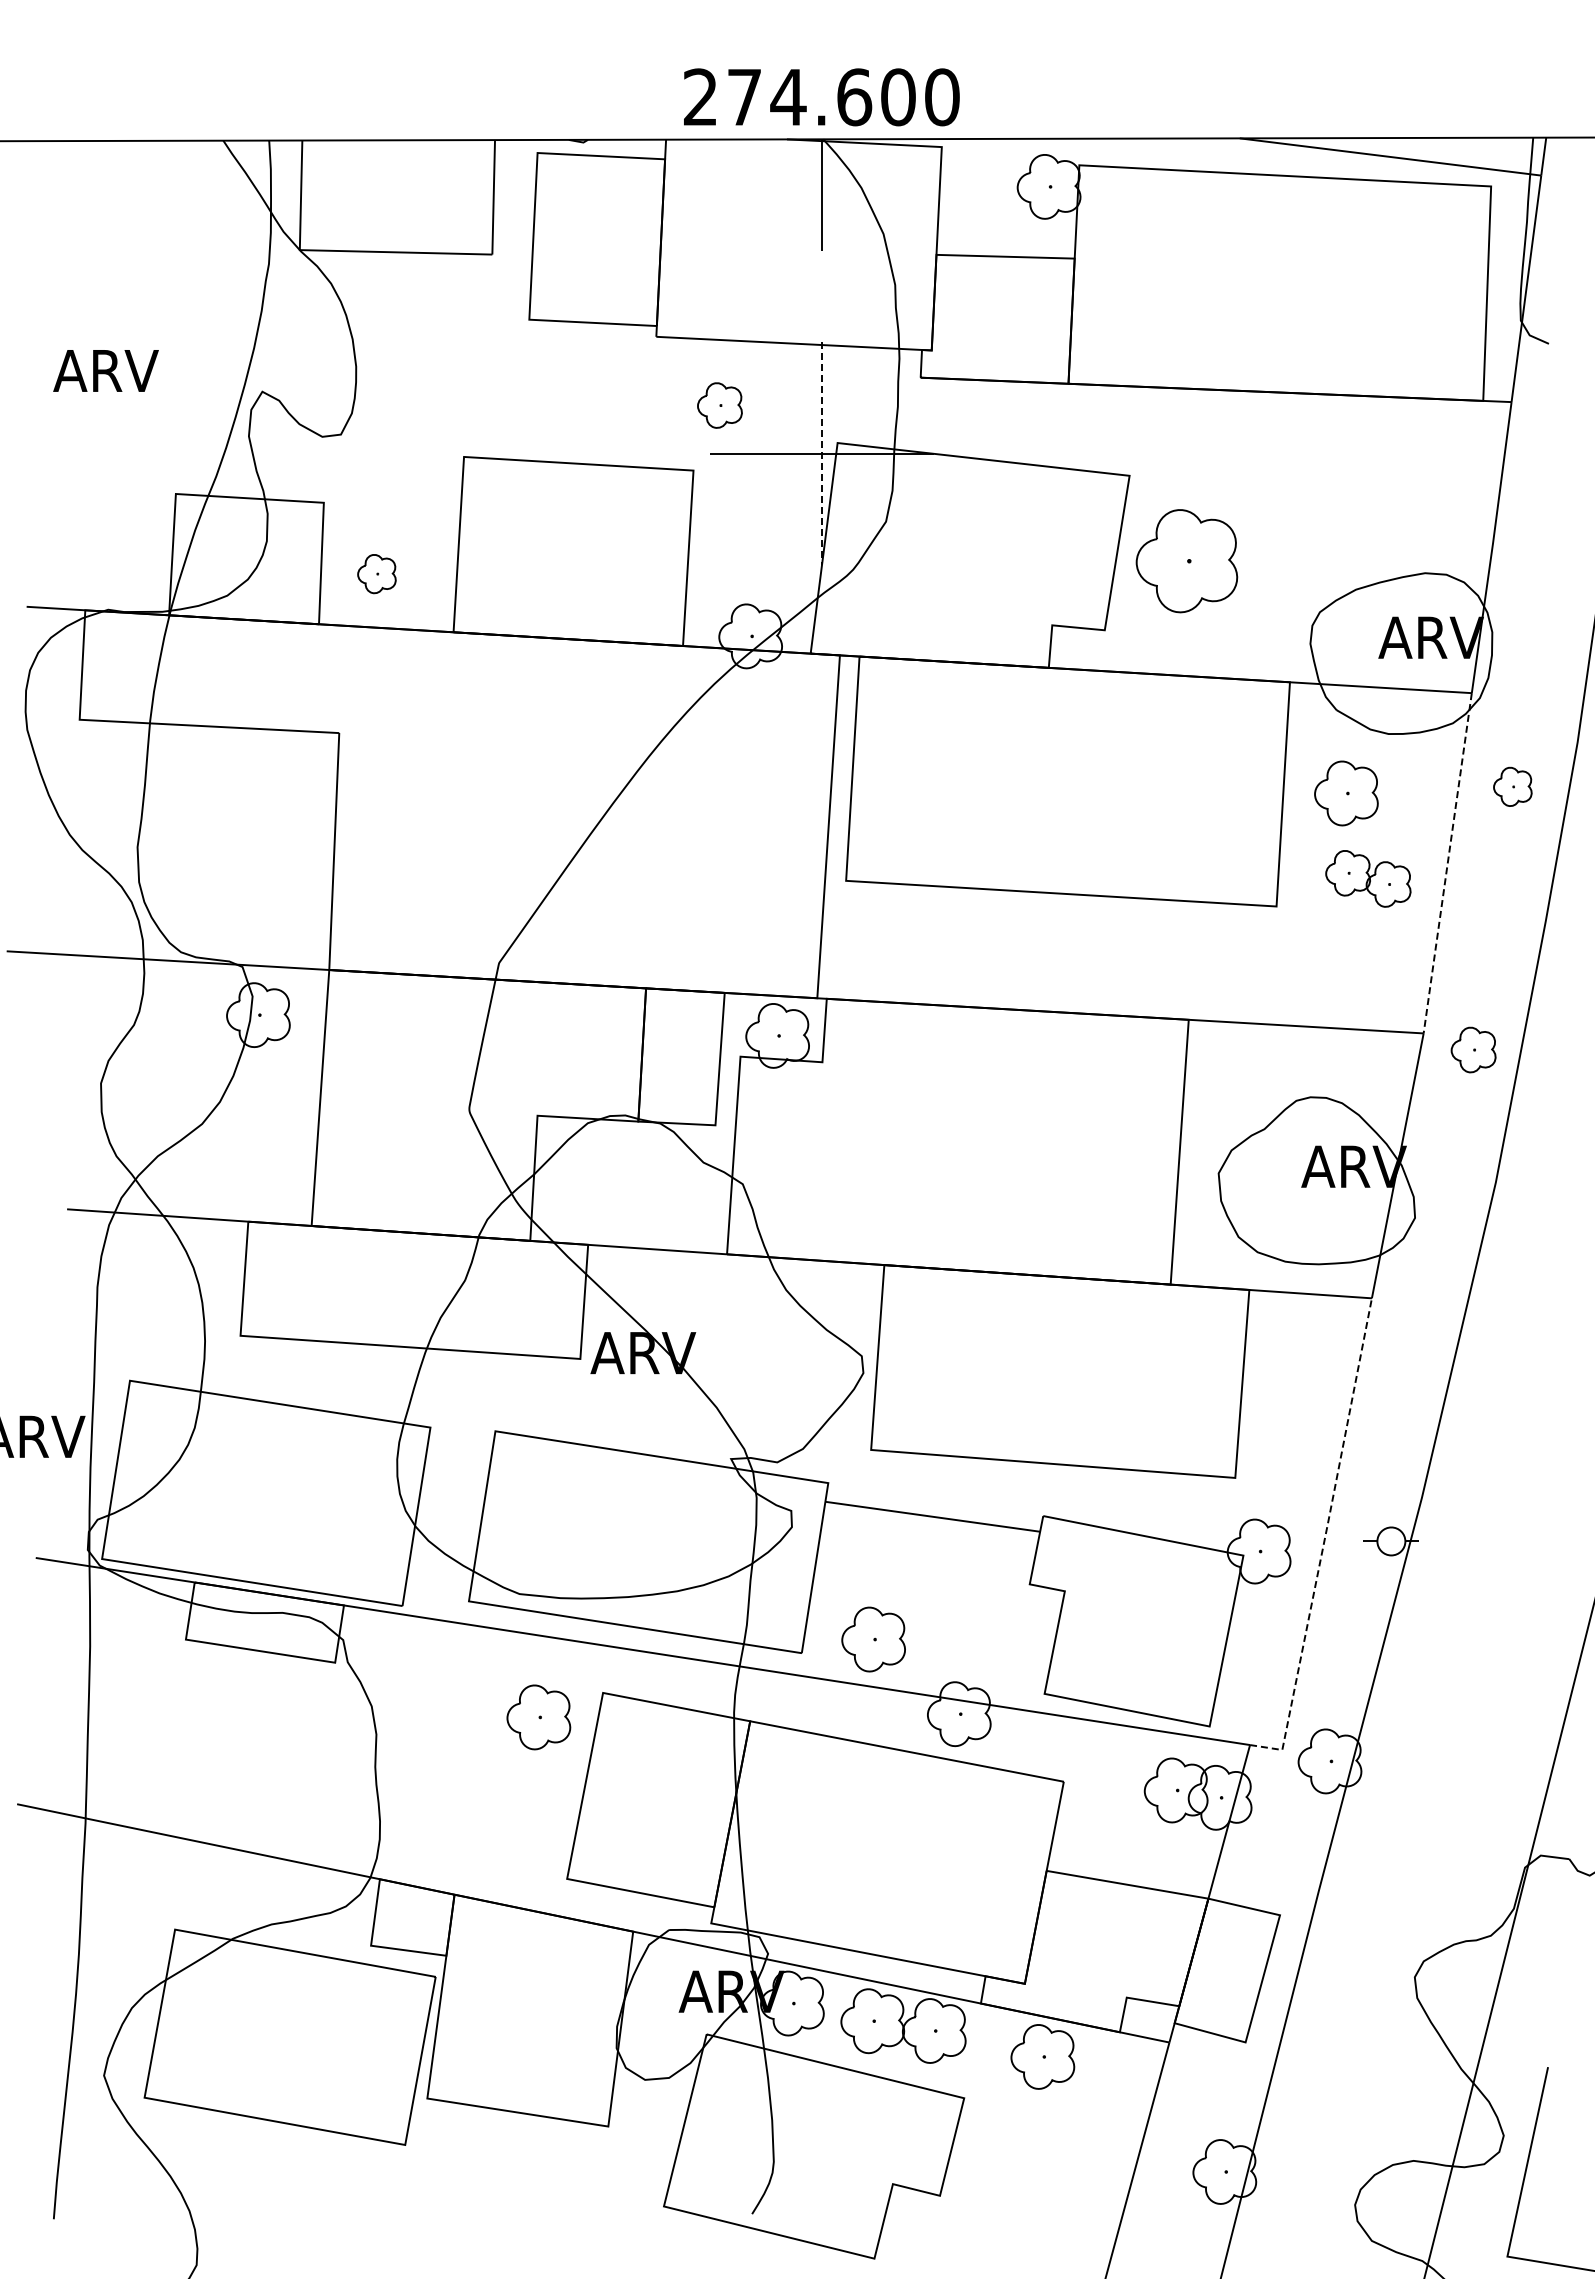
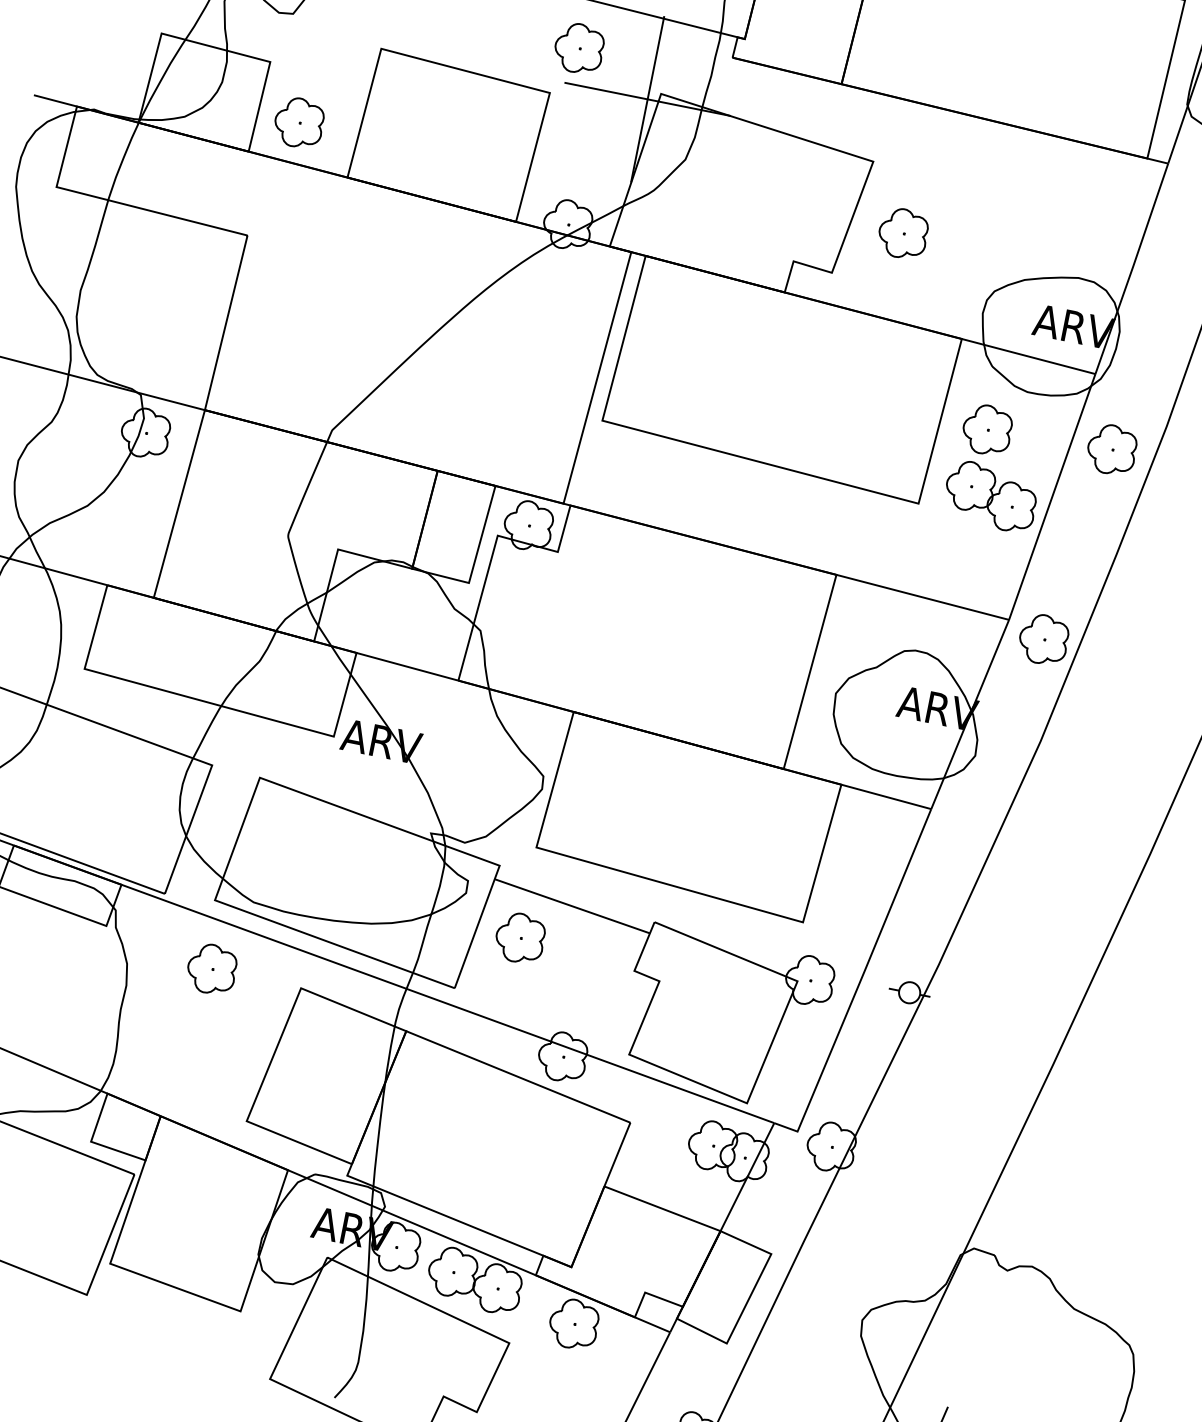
part: (719, 405) -> (578, 48), size x1.43
line: (821, 453) -> (647, 99), dashed -> solid
part: (1186, 561) -> (902, 233), size x0.62
part: (376, 573) -> (298, 122), size x1.67
part: (1512, 786) -> (1111, 449), size x1.67
line: (1447, 863) -> (1052, 497), dashed -> solid
part: (1368, 878) -> (991, 496), size x1.43
part: (1473, 1049) -> (1043, 639), size x1.43
line: (1324, 1540) -> (860, 982), dashed -> solid
part: (873, 1639) -> (520, 938), moved
part: (538, 1717) -> (211, 969), moved

